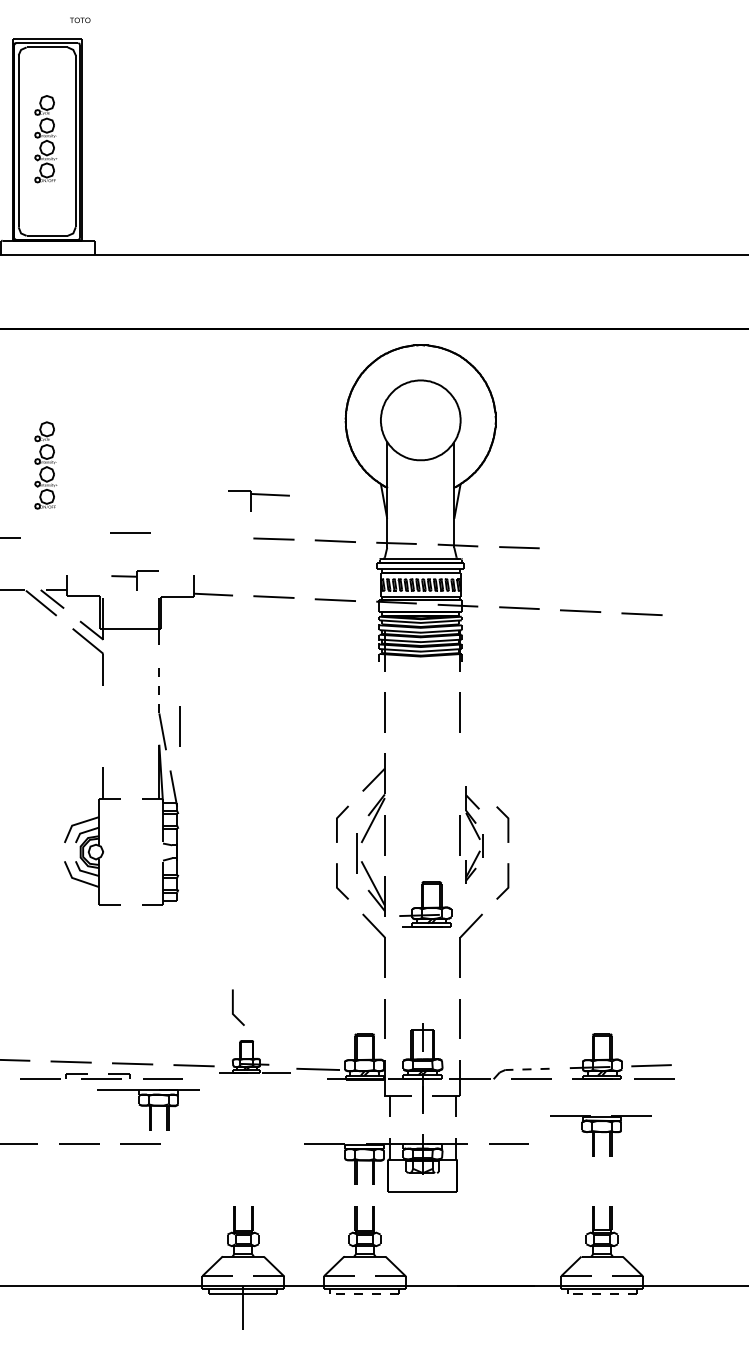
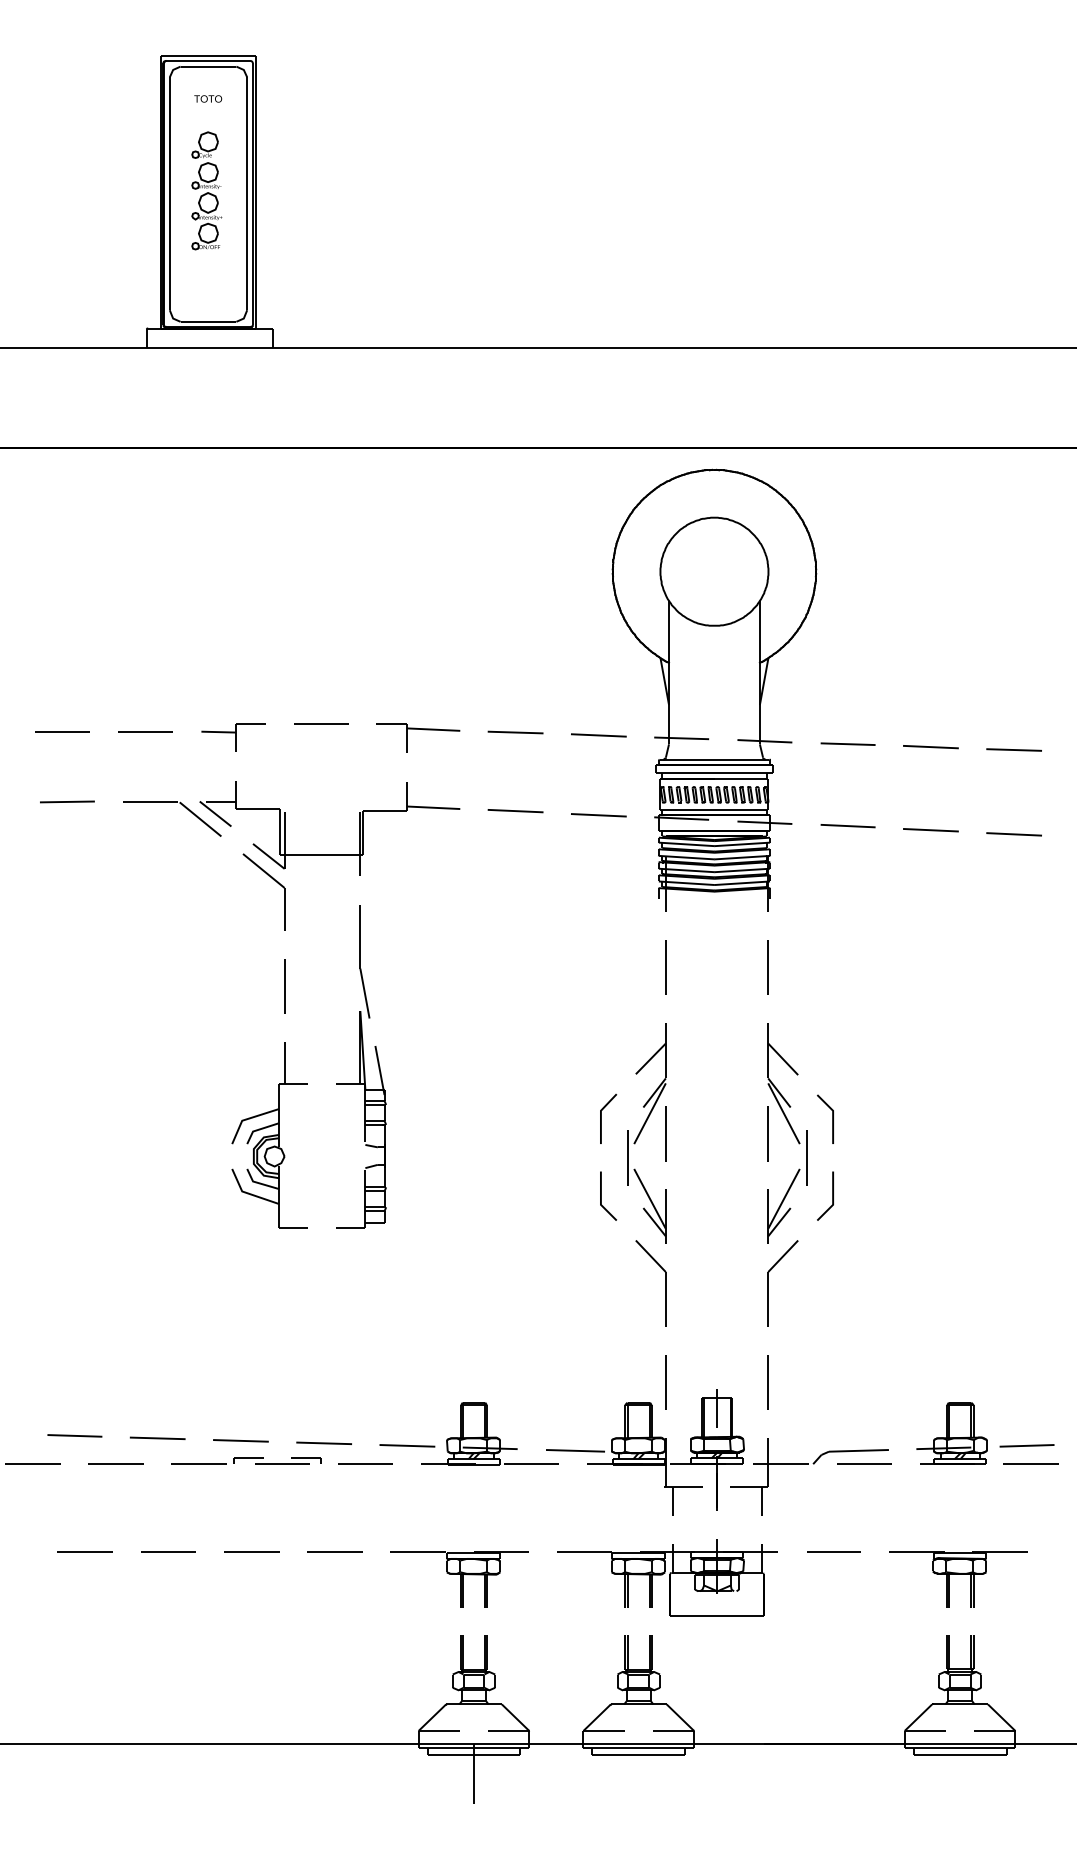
text: (80, 20) -> (208, 98), moved
part: (45, 465) -> (206, 632), removed
part: (259, 494) -> (418, 729), moved
line: (580, 550) -> (930, 747), added
line: (641, 551) -> (1013, 749), added
part: (135, 580) -> (233, 737), moved
line: (159, 689) -> (360, 936), dashed -> solid
line: (180, 726) -> (284, 986), moved
part: (474, 835) -> (787, 1133), size x1.67
part: (425, 904) -> (720, 1227), removed
line: (233, 1007) -> (460, 1366), removed
part: (254, 1056) -> (489, 1433), size x1.43
line: (527, 1069) -> (858, 1450), dashed -> solid
part: (148, 1109) -> (459, 1579), moved
part: (600, 1136) -> (958, 1579), moved
line: (364, 1294) -> (638, 1755), dashed -> solid
line: (602, 1294) -> (960, 1755), dashed -> solid

